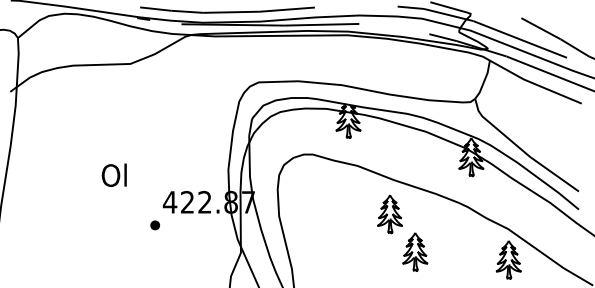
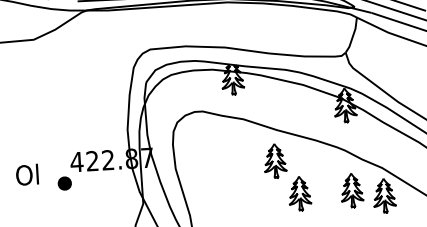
text: (113, 174) -> (26, 174), moved
part: (154, 225) -> (64, 183), size x1.6
part: (473, 251) -> (352, 190), added

